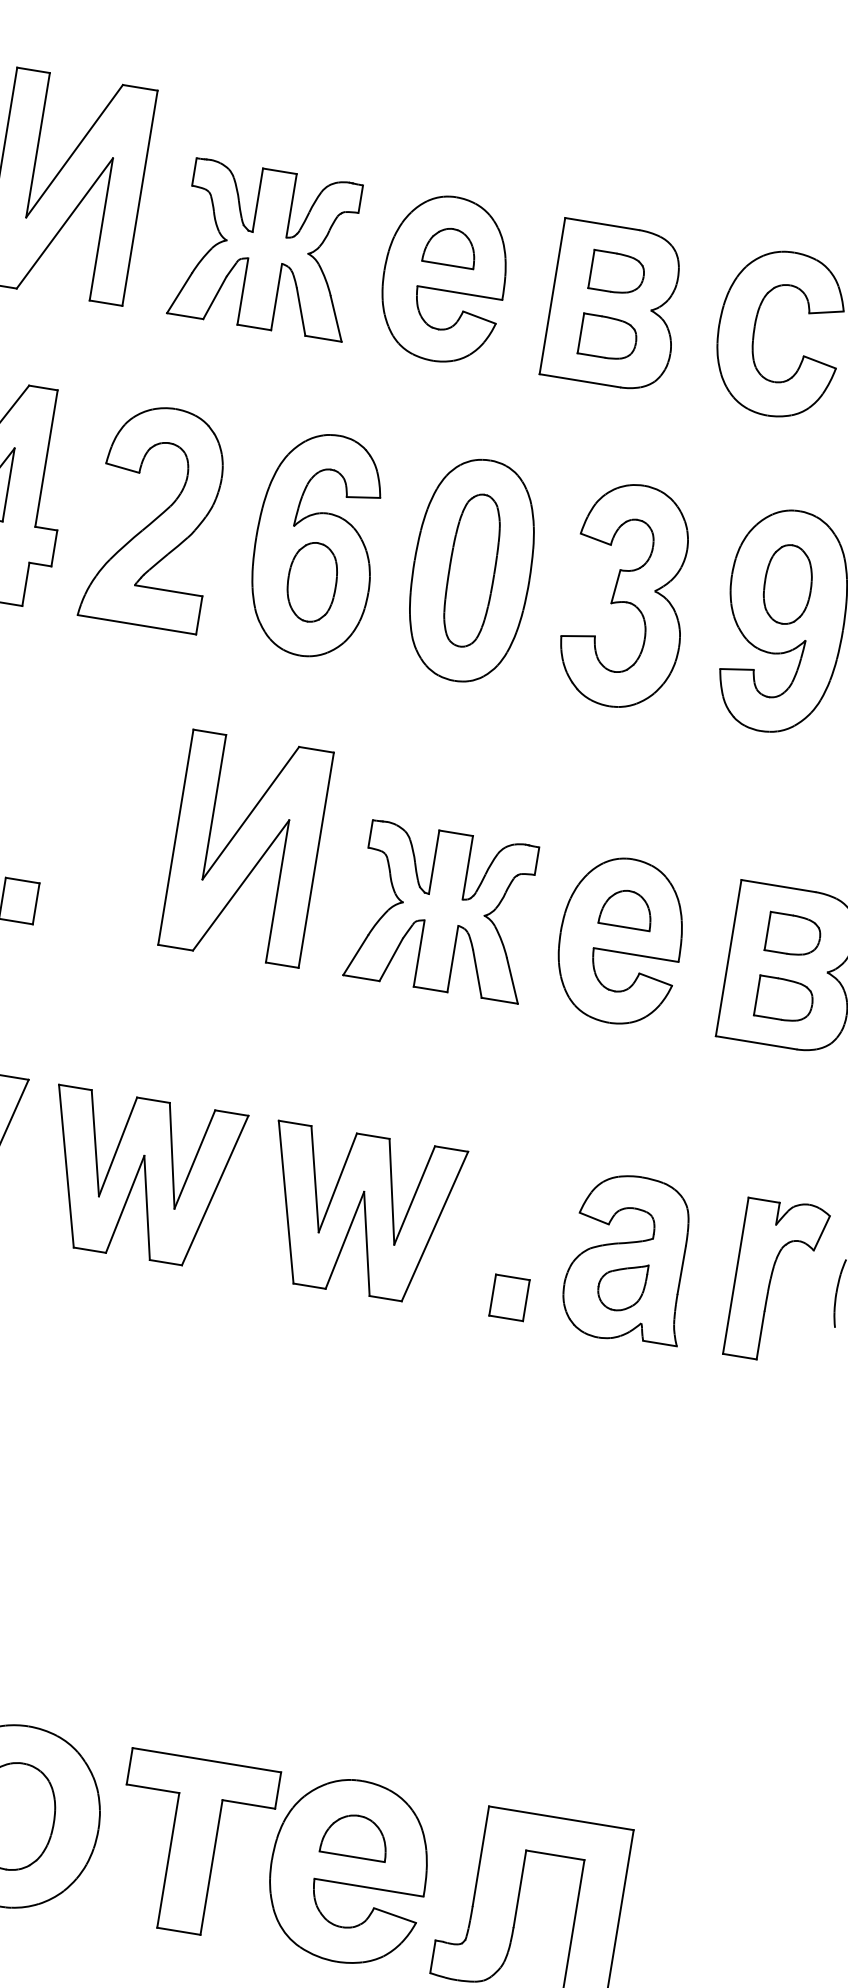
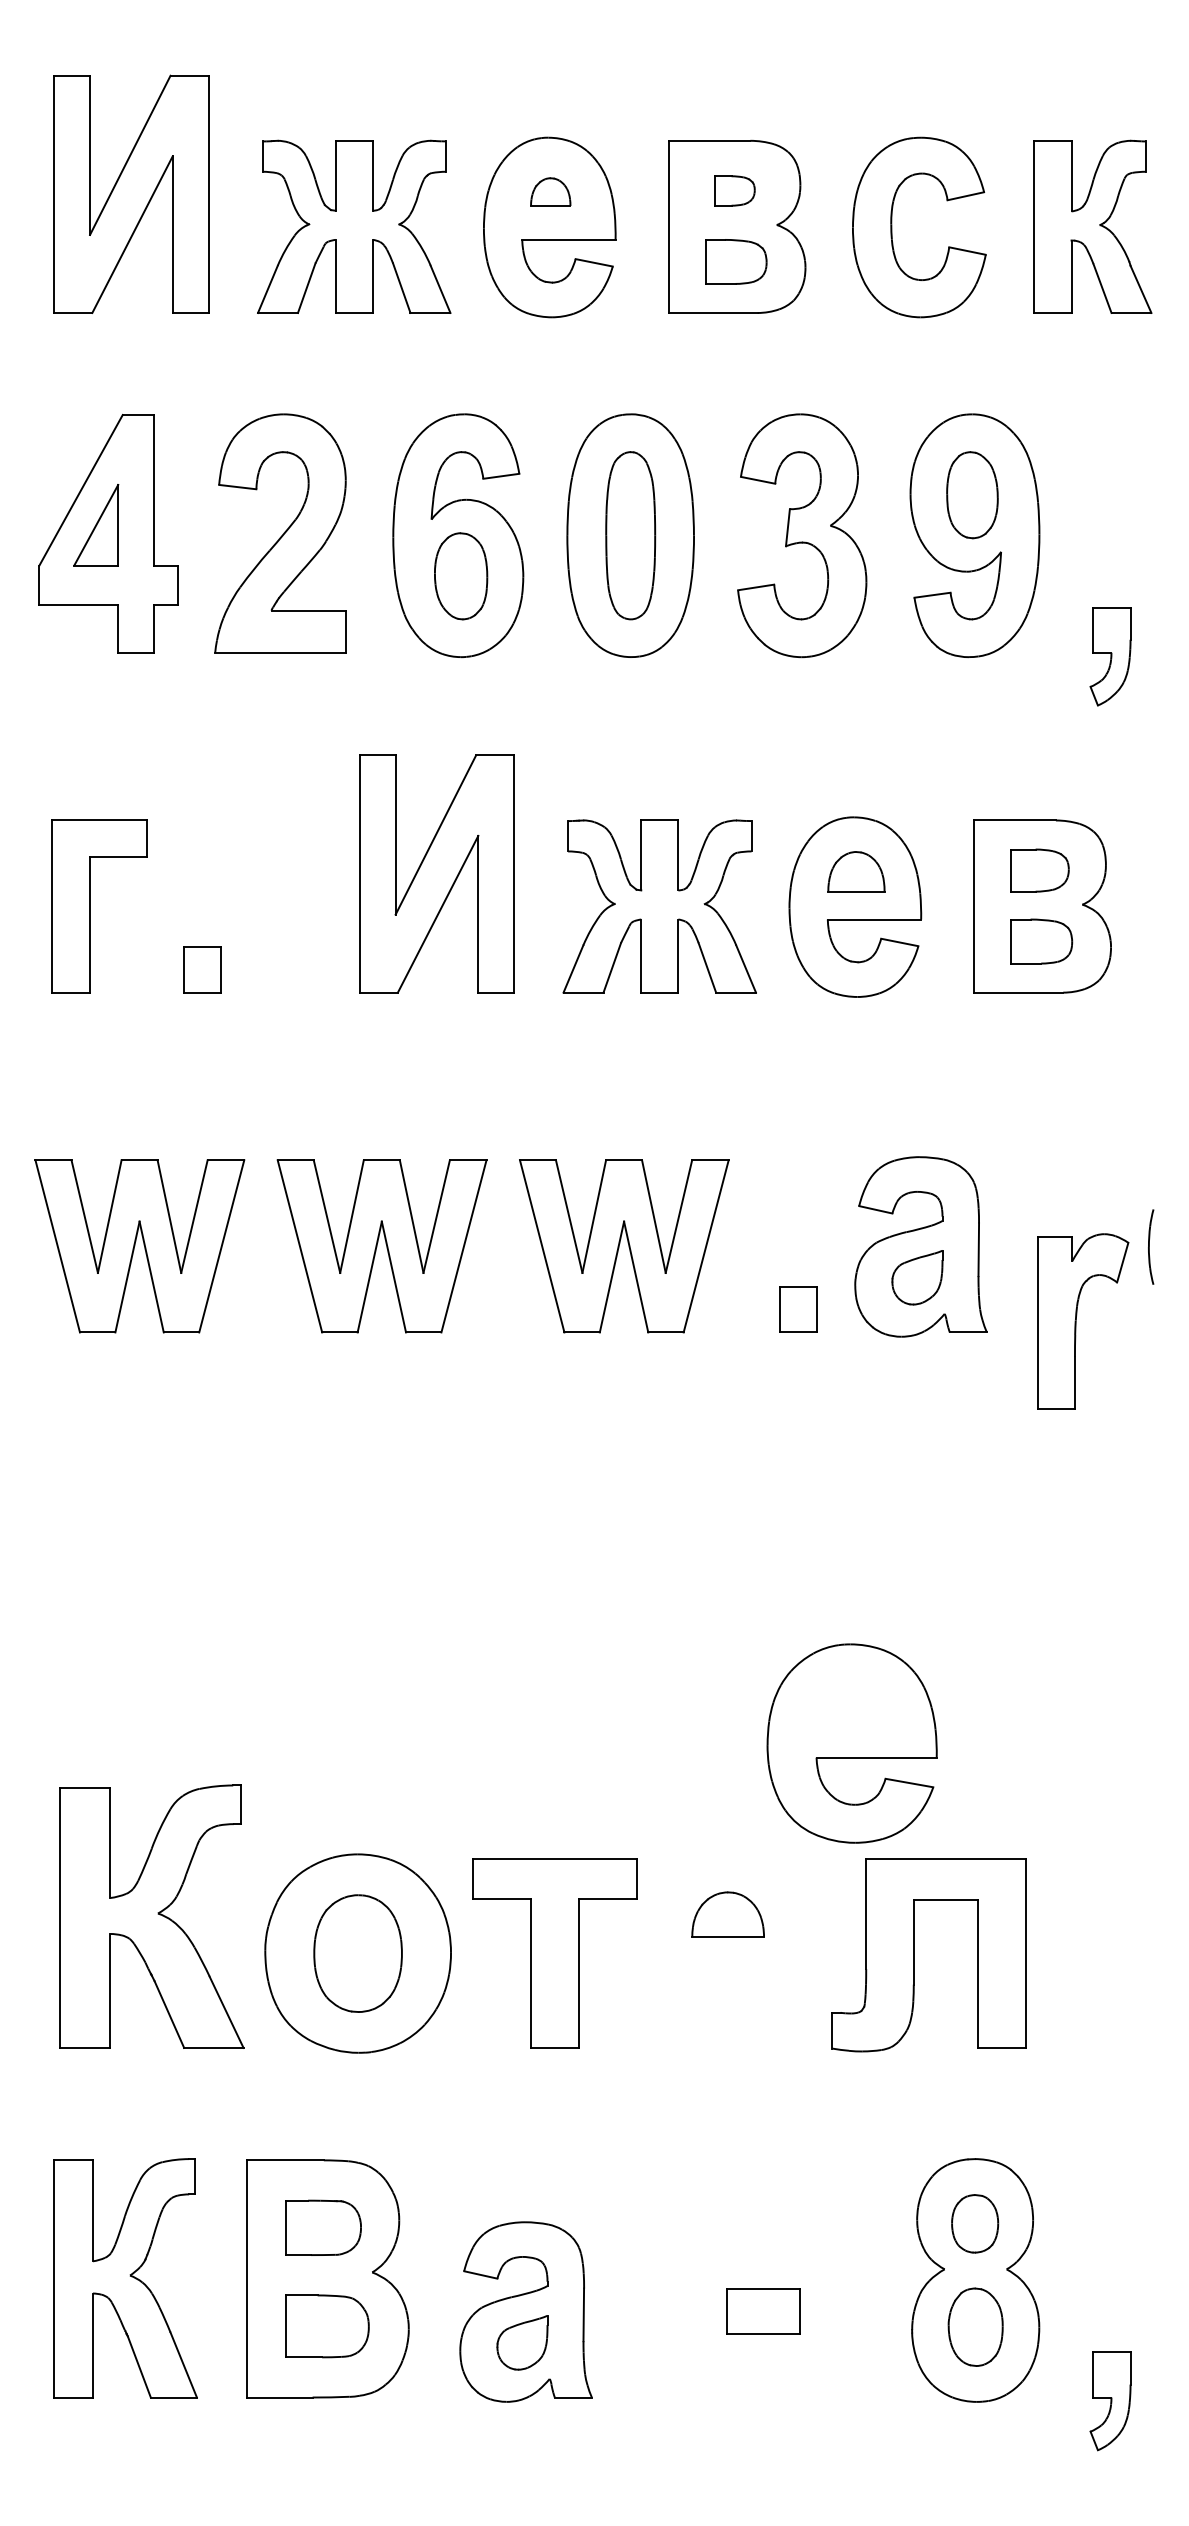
part: (450, 246) -> (550, 191), size x0.7
part: (617, 272) -> (734, 190), size x0.7
part: (771, 1279) -> (1076, 1321), moved
part: (348, 1871) -> (851, 1743), moved

